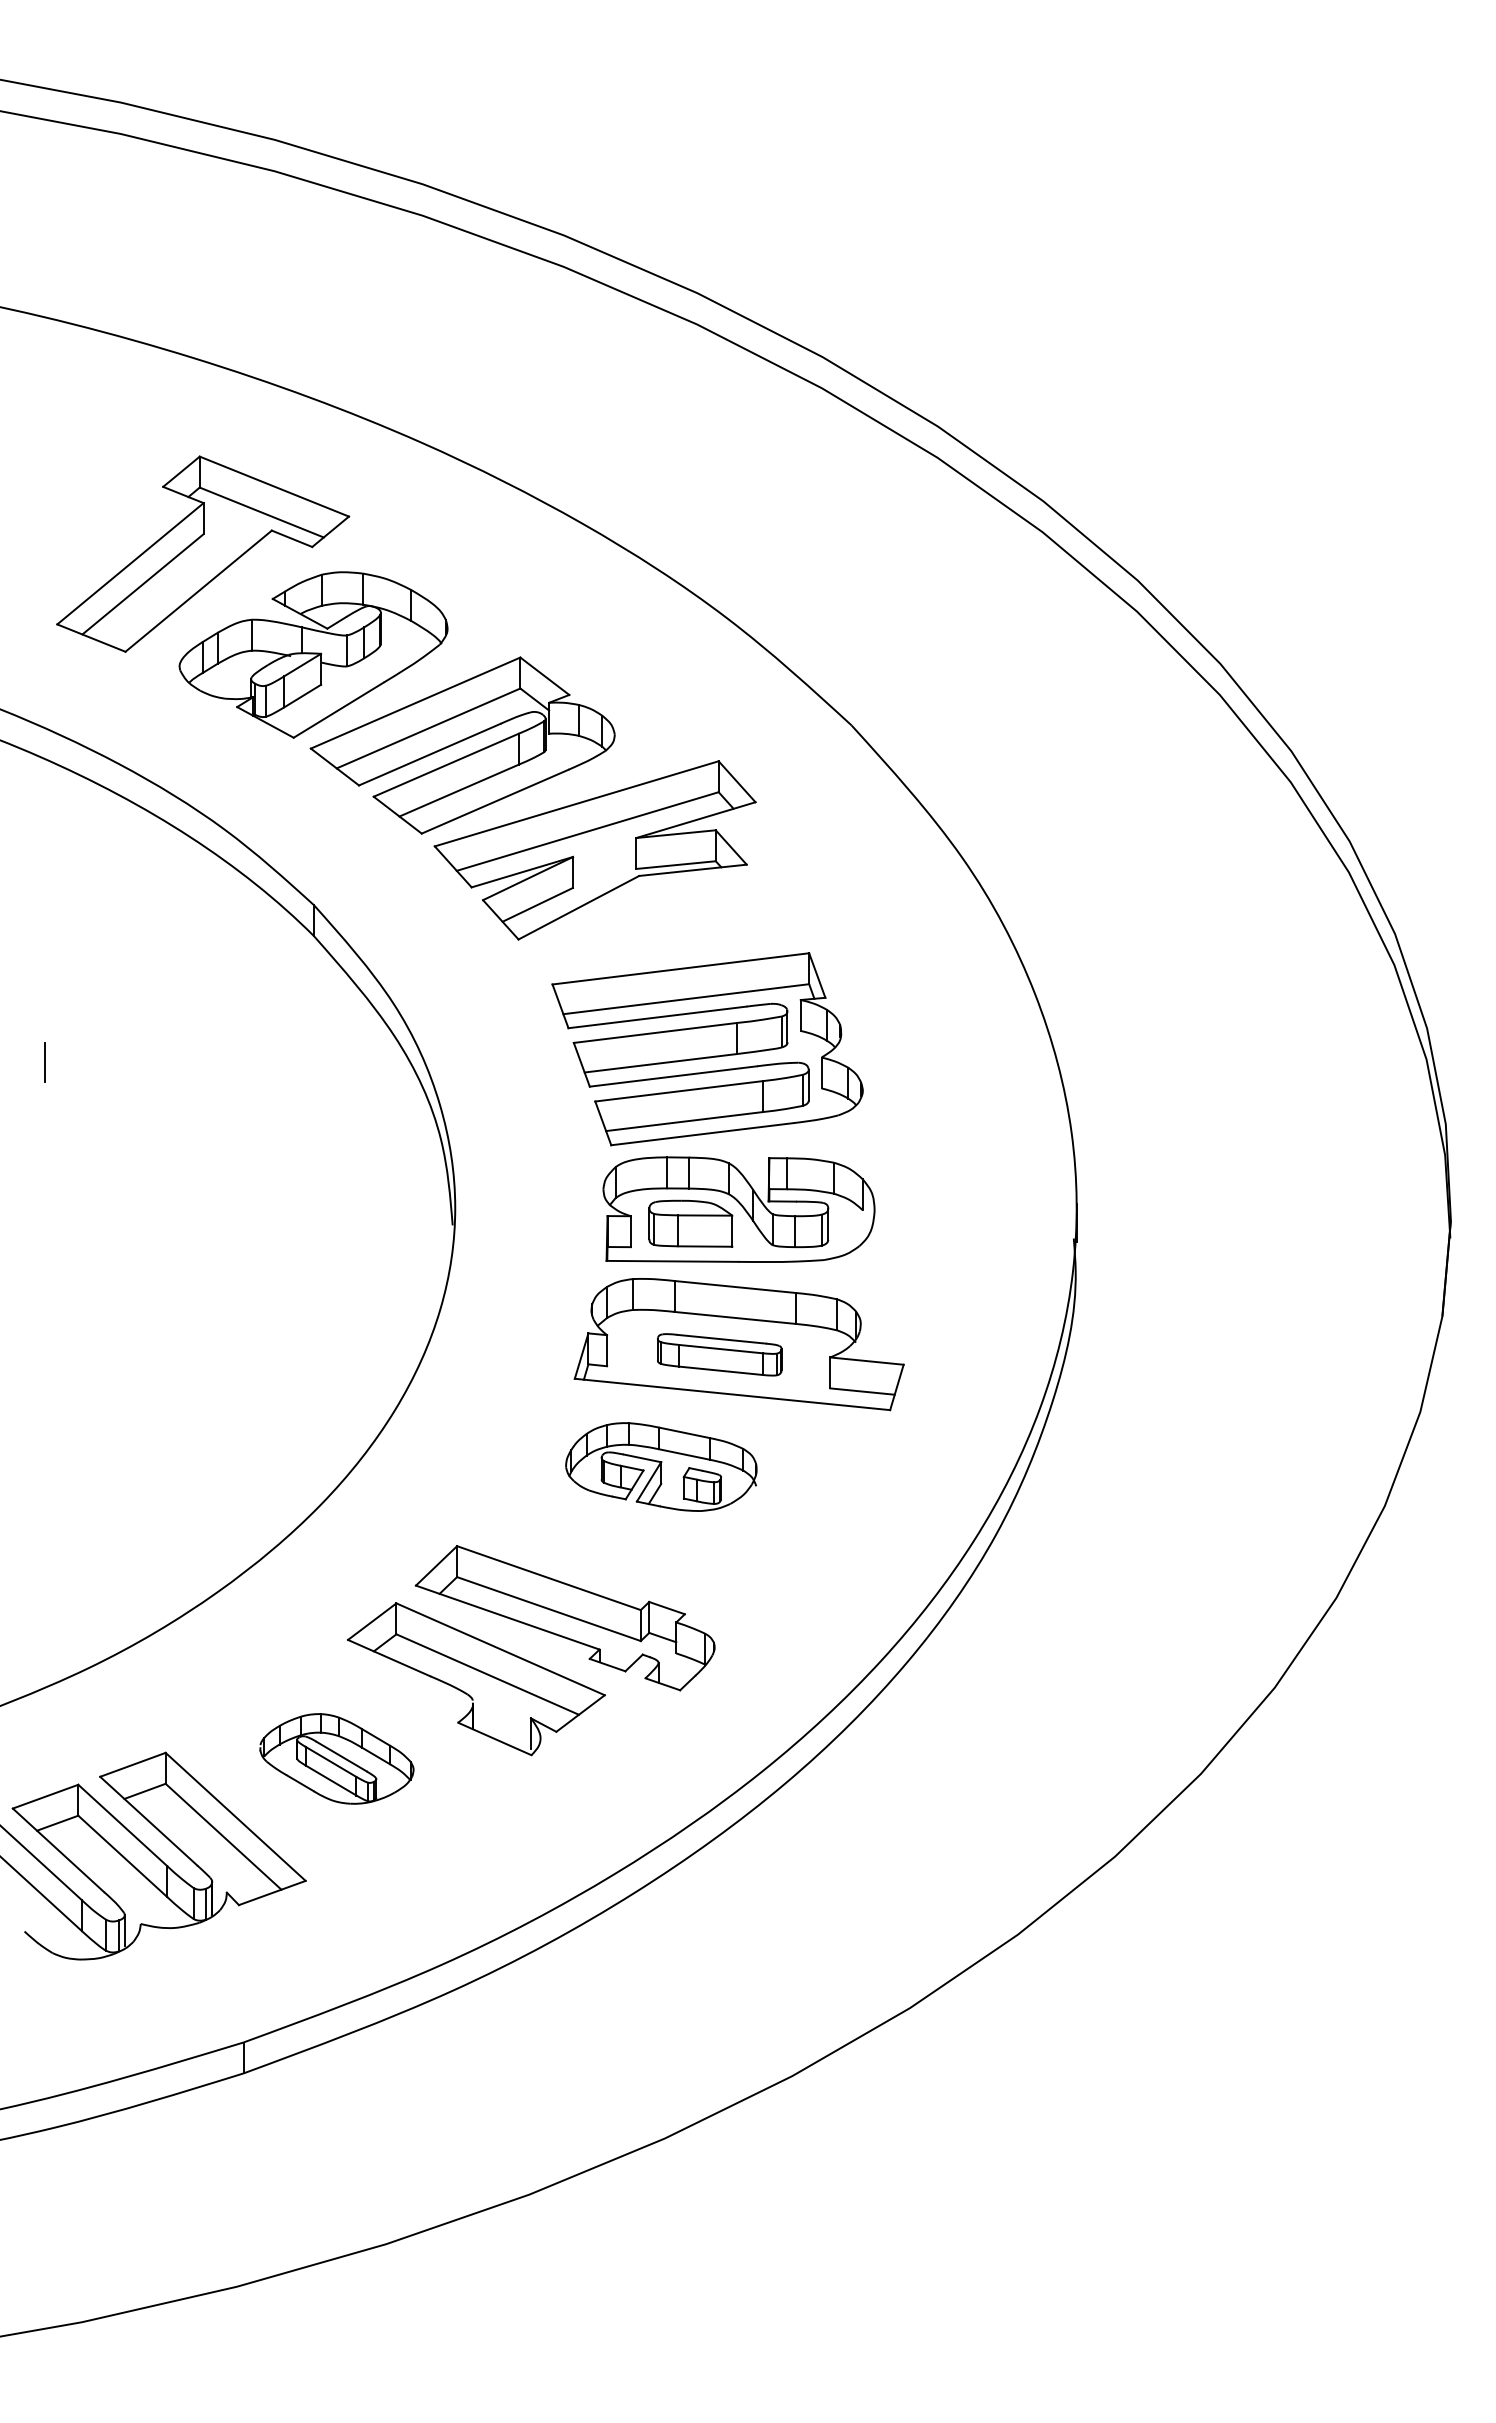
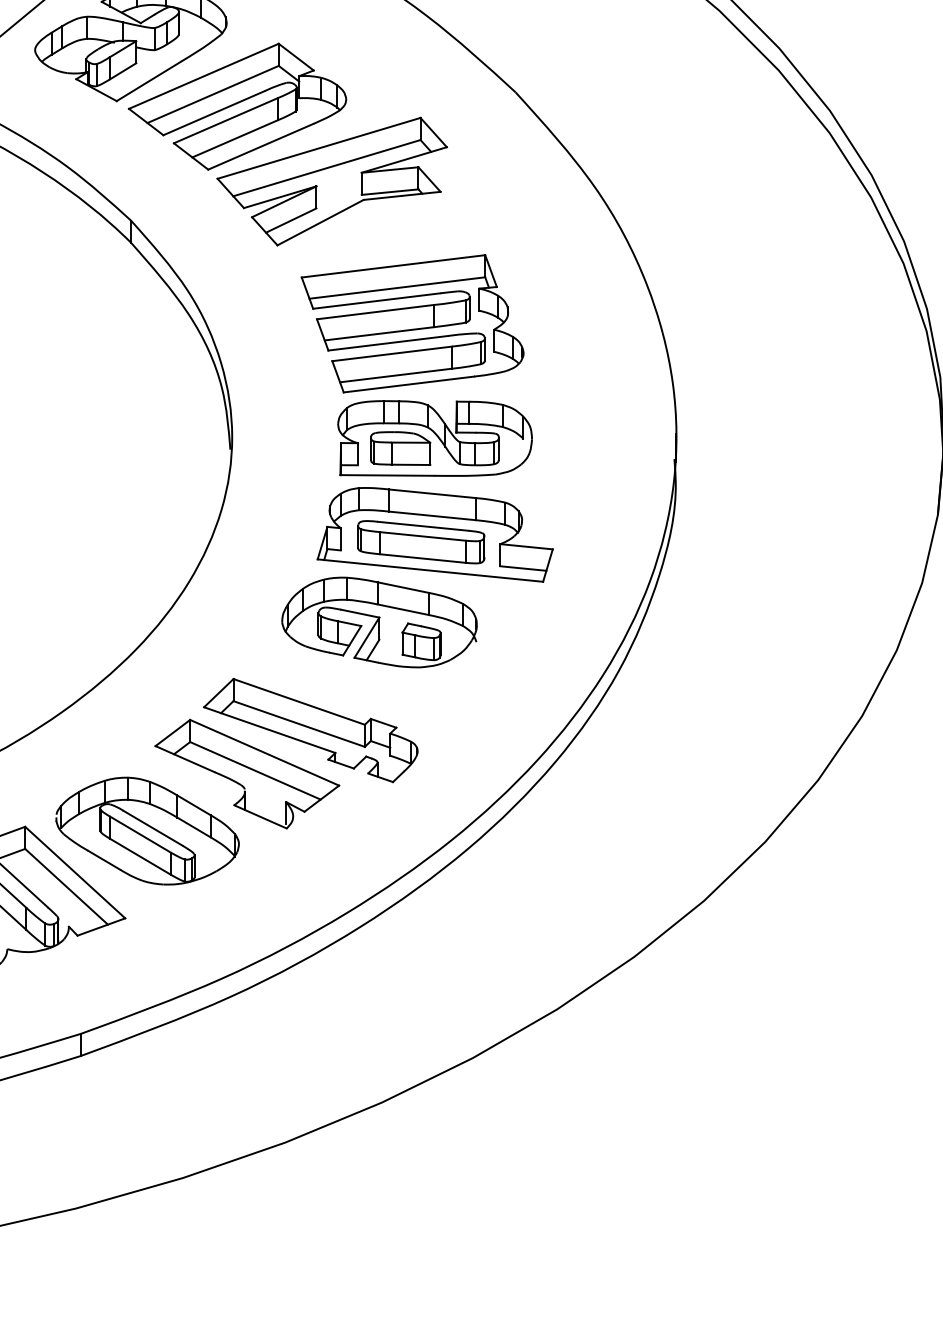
part: (719, 1354) -> (421, 542), size x1.43
part: (661, 1466) -> (379, 622), size x1.43
part: (336, 1758) -> (147, 830), size x1.67

